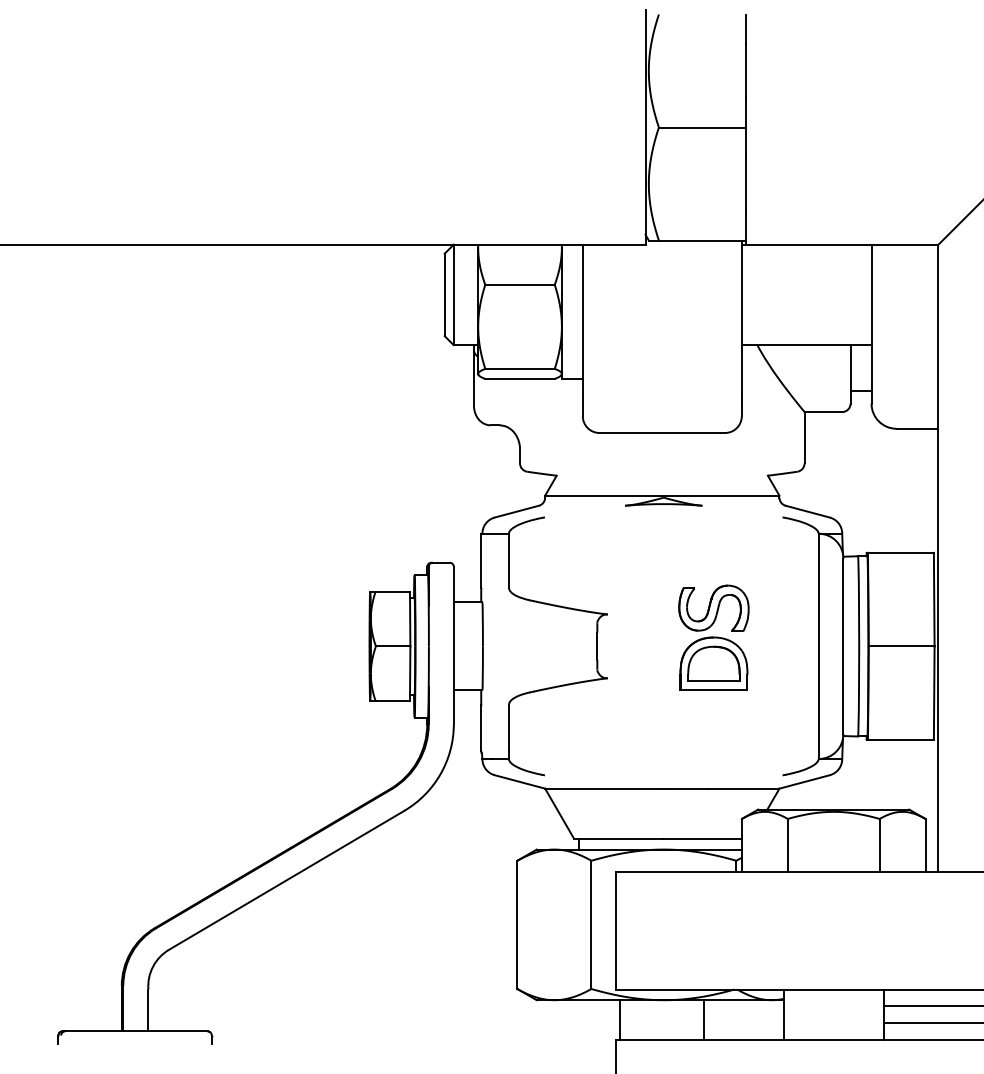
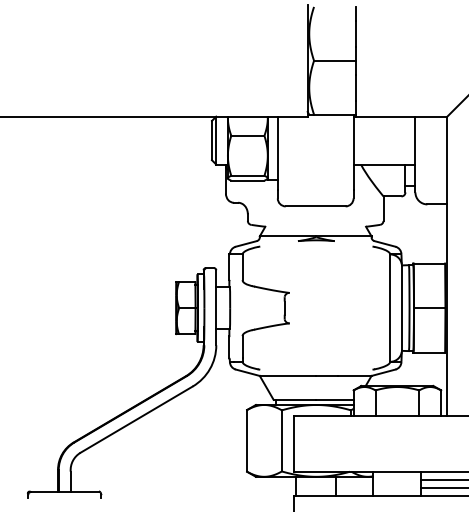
part: (712, 636) -> (339, 303), removed

